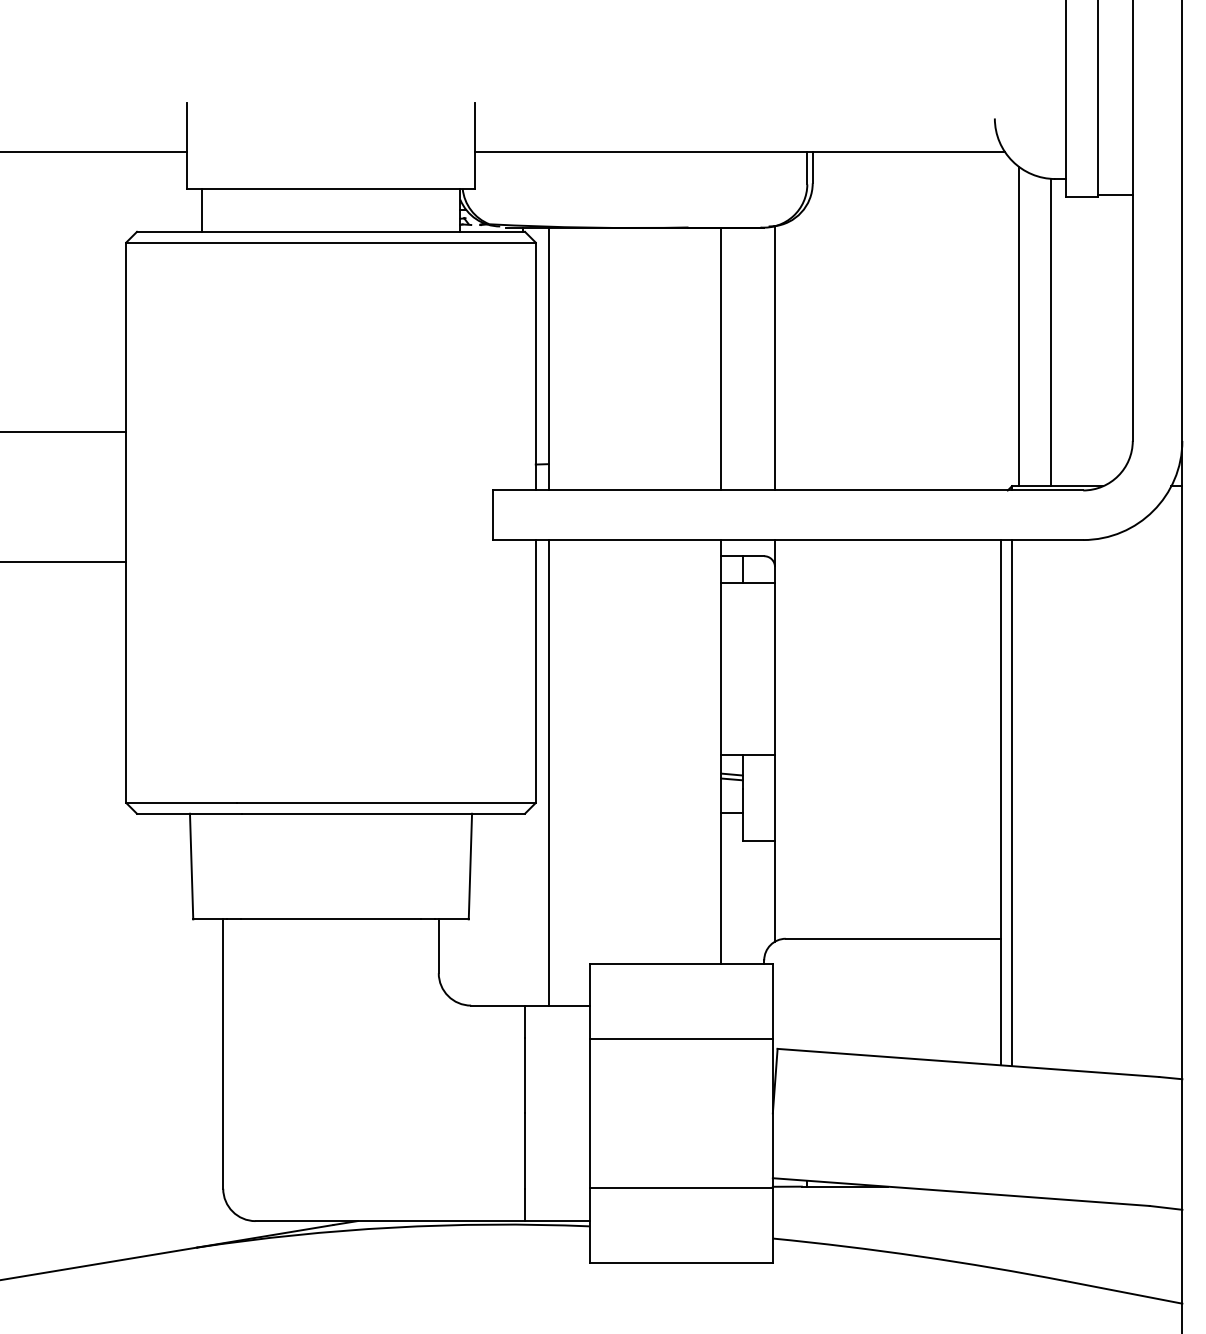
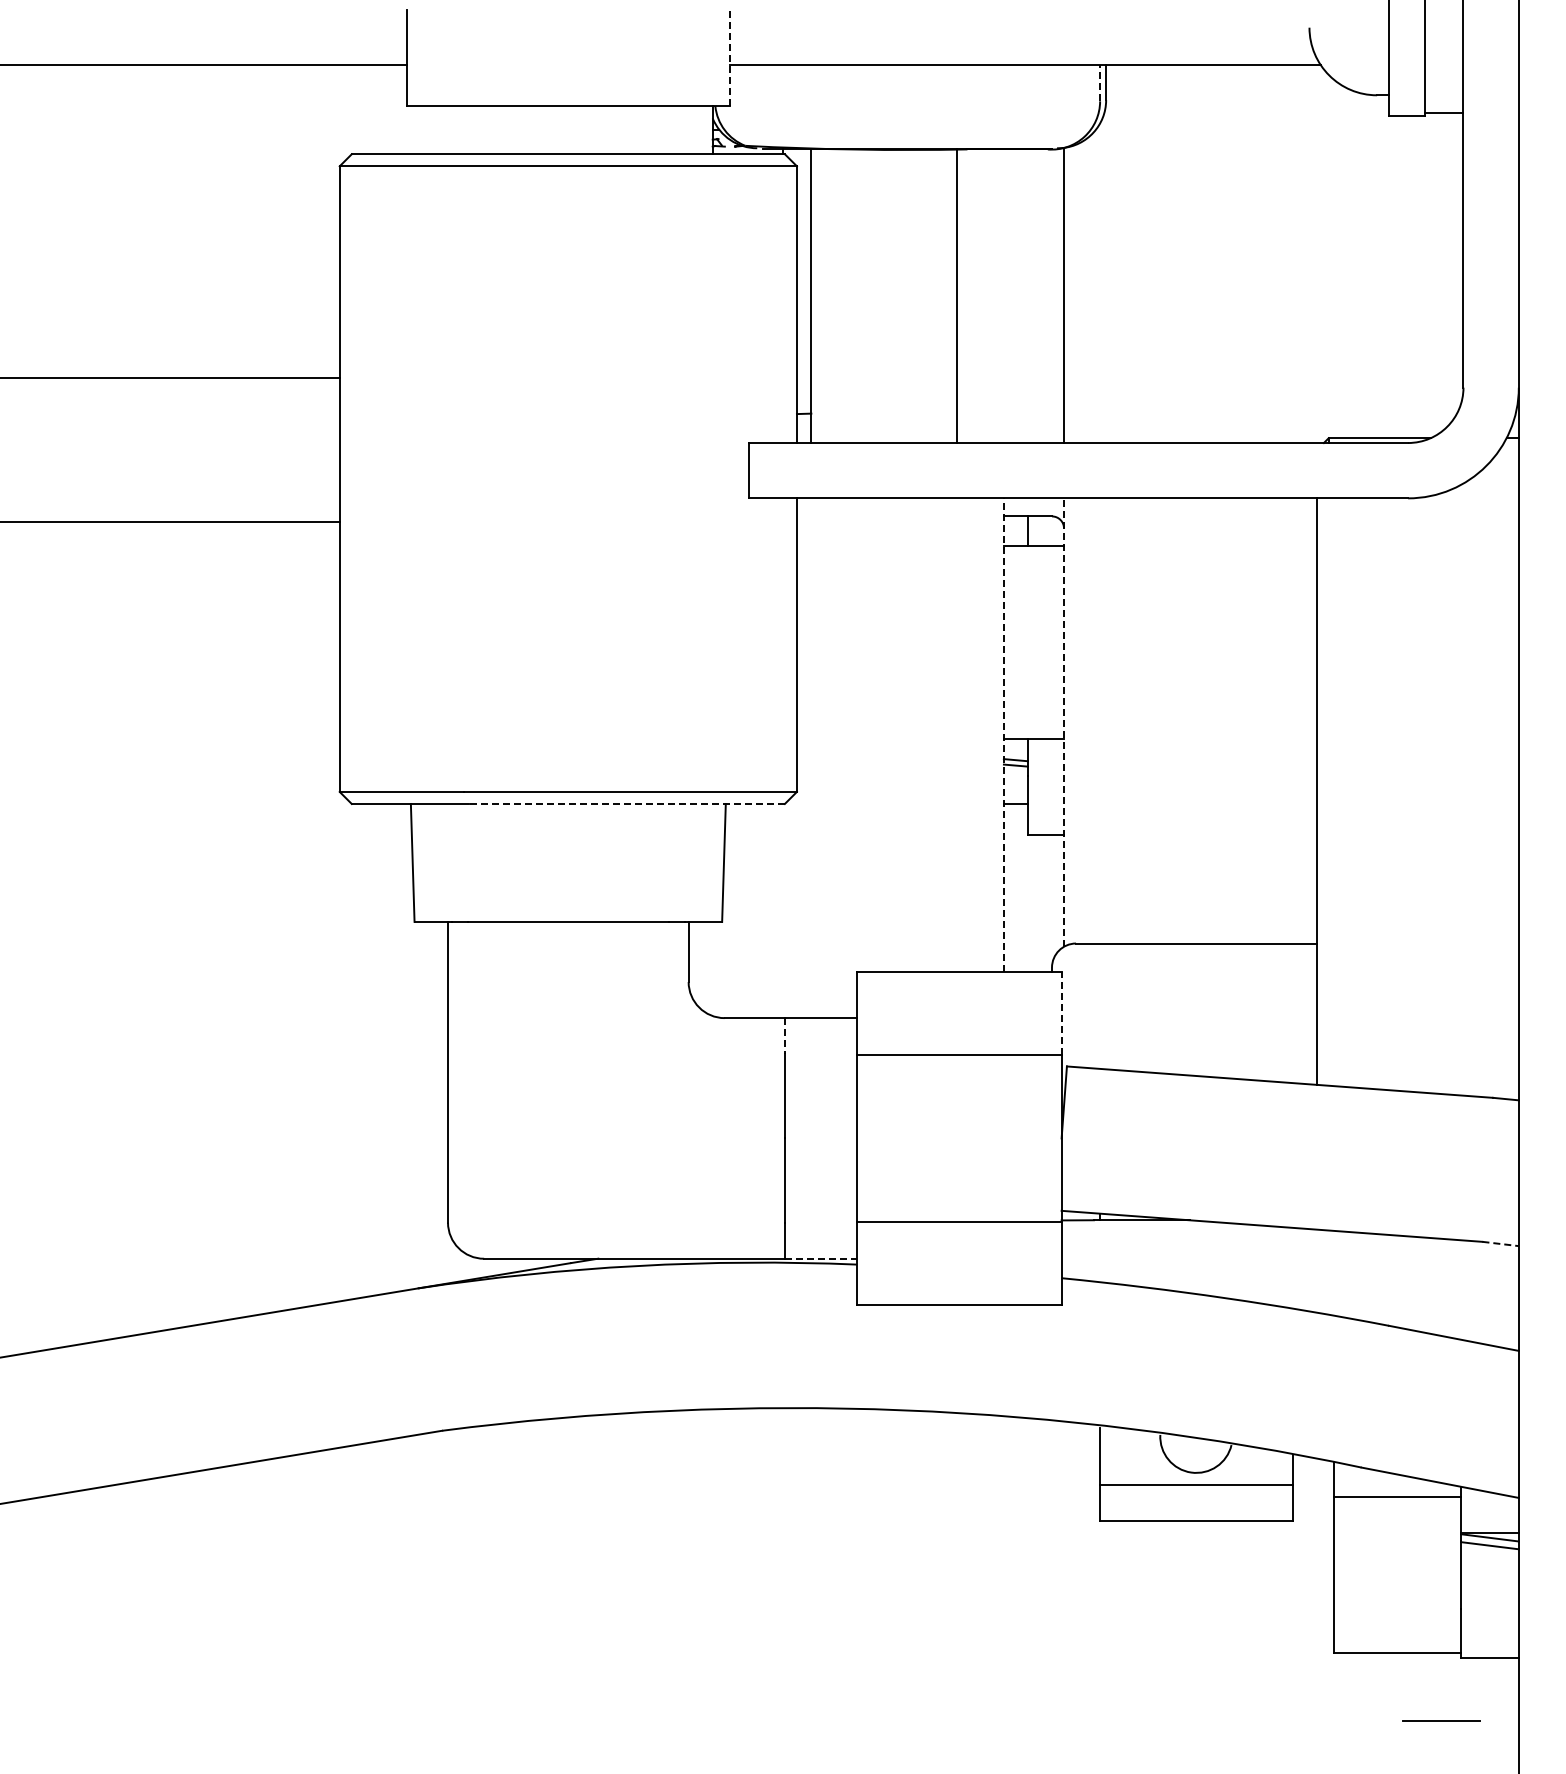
line: (475, 145) -> (729, 57), solid -> dashed
line: (807, 167) -> (1100, 82), solid -> dashed
line: (201, 210) -> (423, 130), removed
line: (1018, 326) -> (1335, 259), removed
line: (1051, 332) -> (1372, 266), removed
line: (720, 359) -> (956, 296), moved
line: (775, 740) -> (1064, 722), solid -> dashed
line: (720, 752) -> (1003, 735), solid -> dashed
line: (548, 773) -> (811, 758), removed
line: (1011, 802) -> (1328, 791), removed
line: (384, 813) -> (627, 803), solid -> dashed
line: (772, 1001) -> (1061, 1013), solid -> dashed
line: (524, 1022) -> (784, 1036), solid -> dashed
line: (1166, 1208) -> (1501, 1244), solid -> dashed
line: (557, 1220) -> (821, 1258), solid -> dashed

